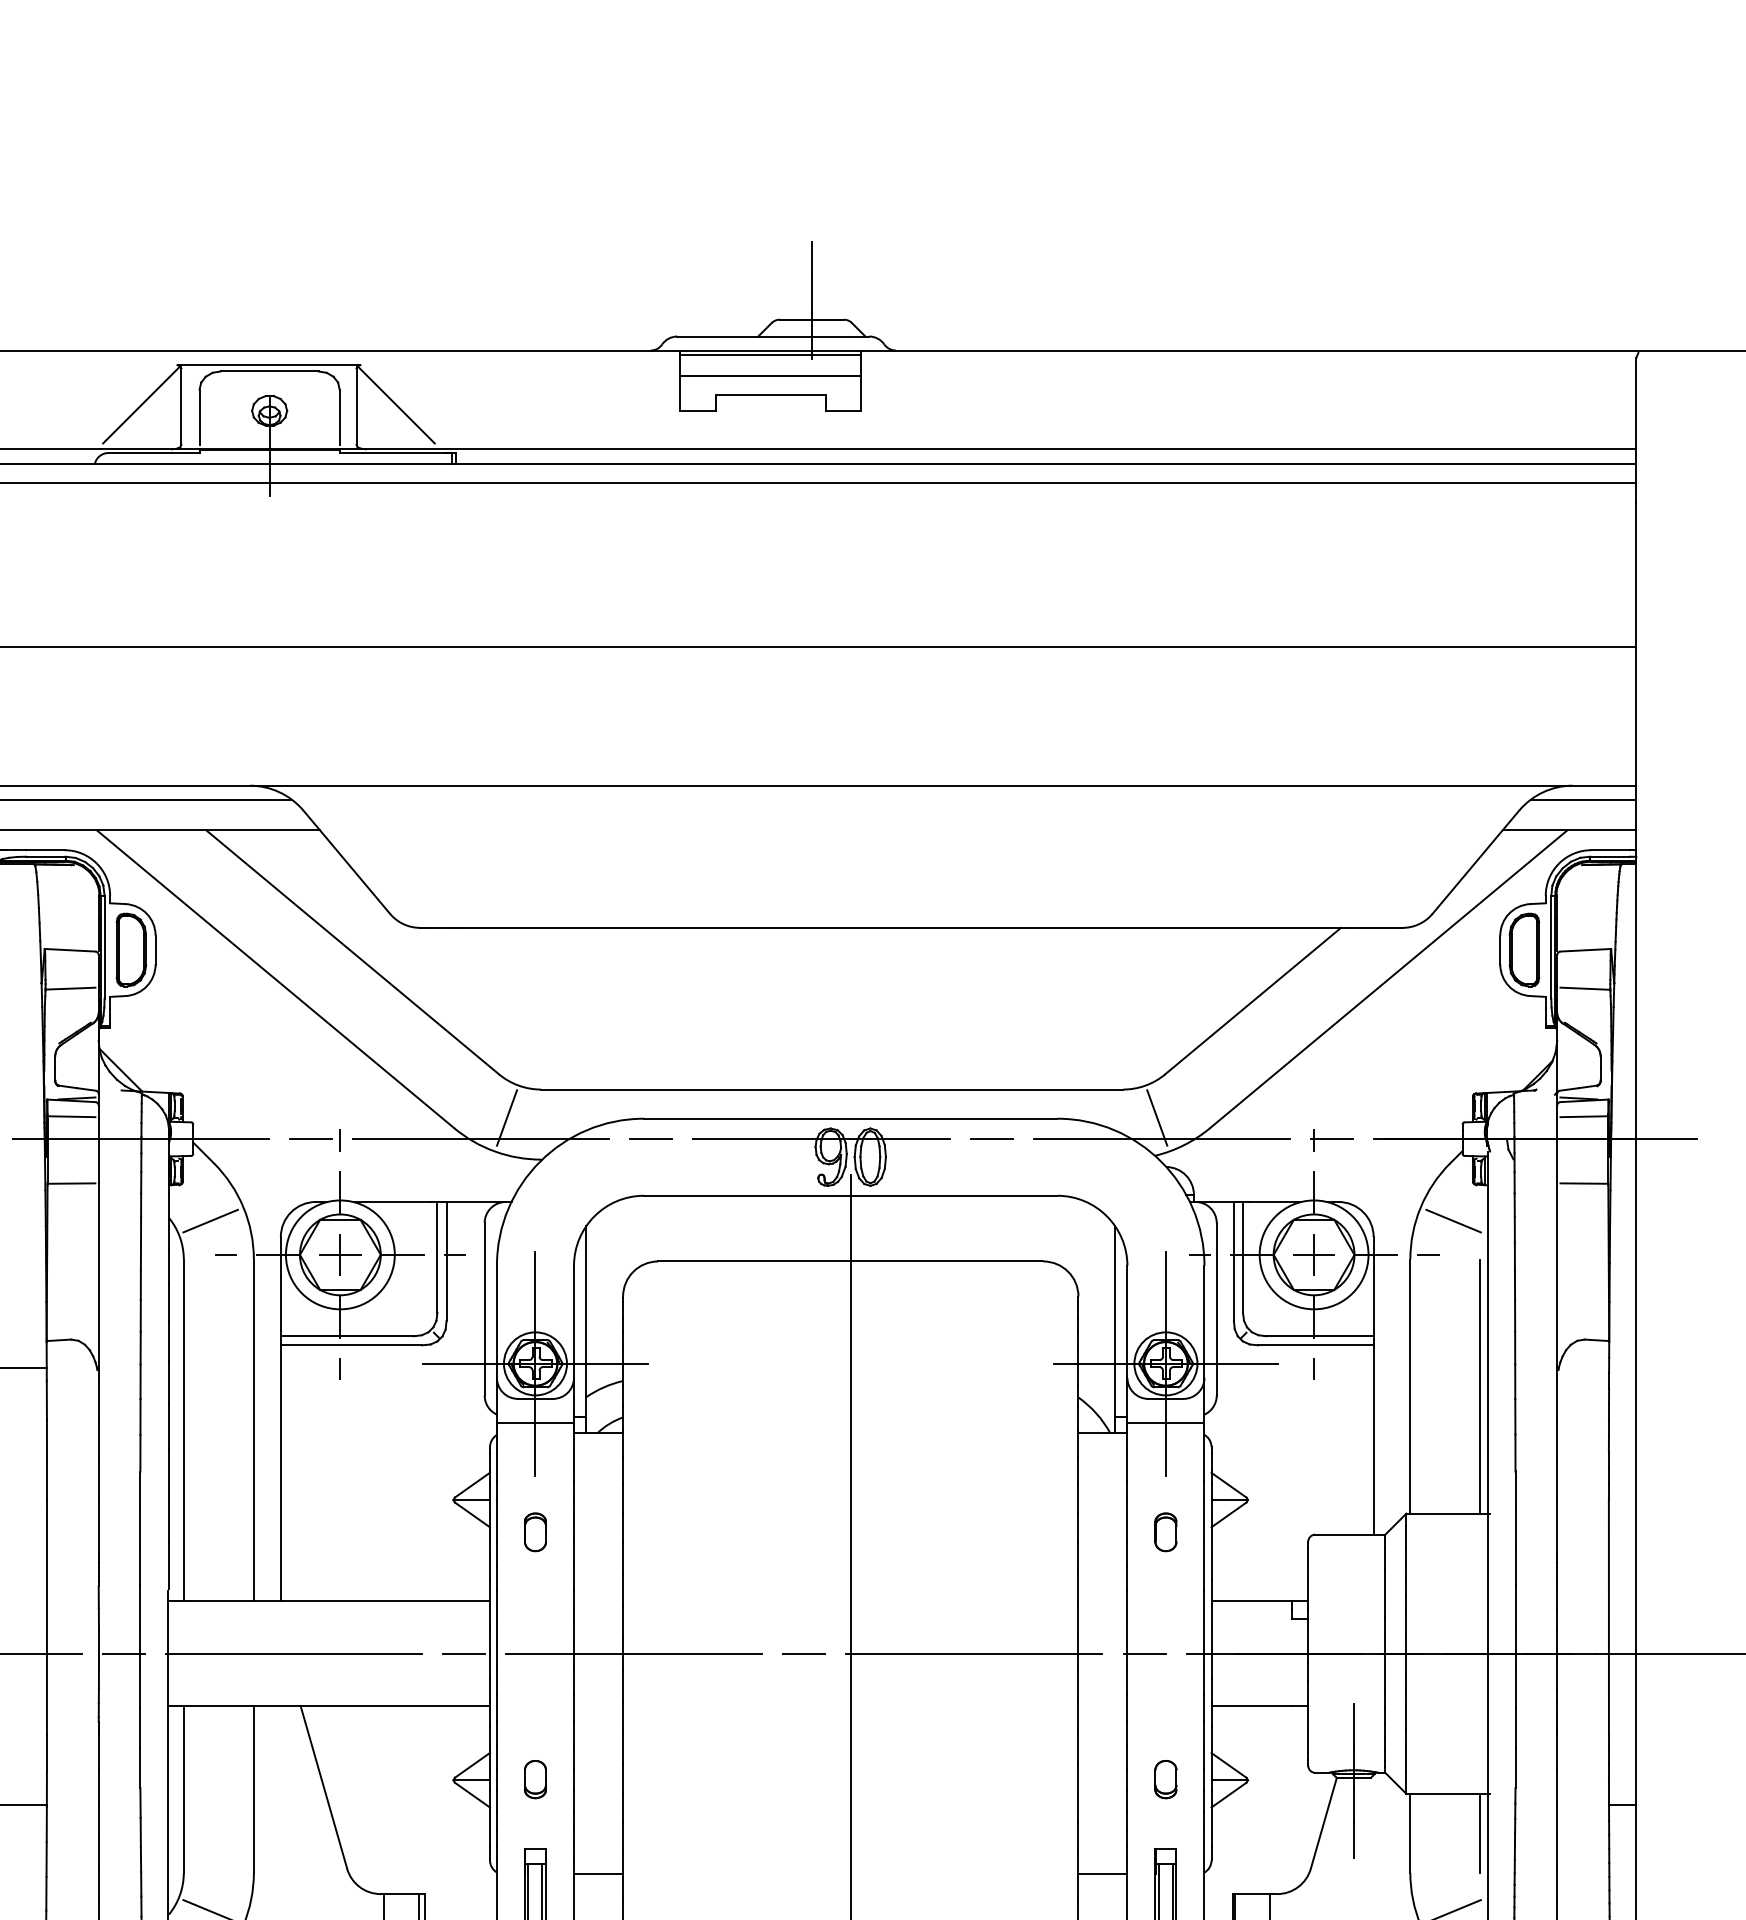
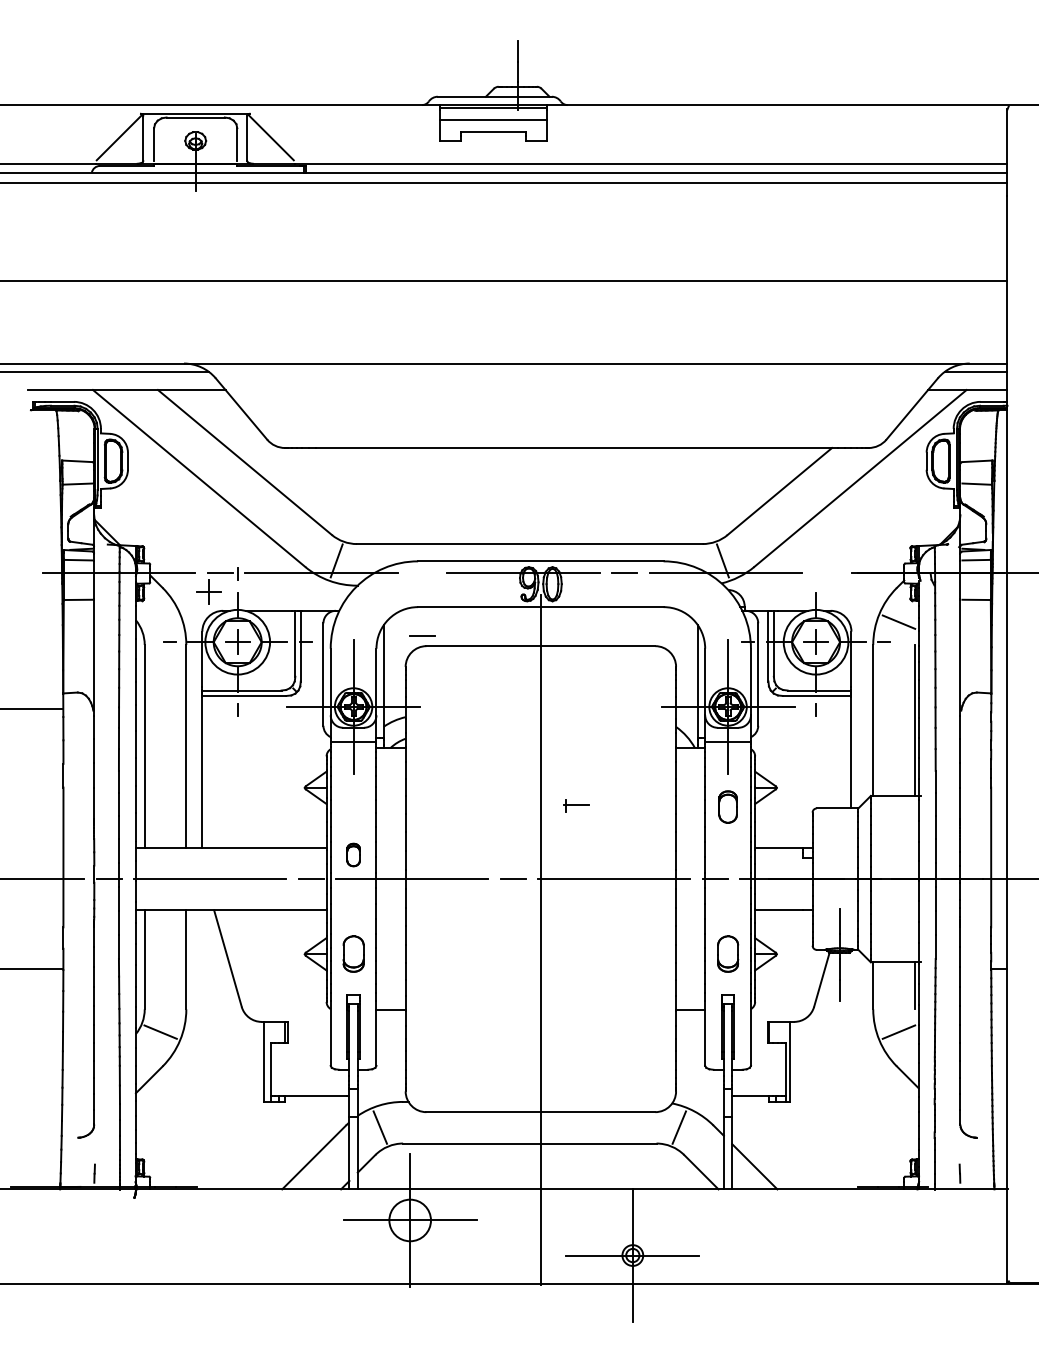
line: (651, 1137) -> (422, 635), moved
part: (1331, 1139) -> (576, 805), moved
part: (291, 1169) -> (208, 591), added
line: (210, 1219) -> (160, 621), removed
part: (535, 1531) -> (353, 854), moved
part: (1164, 1531) -> (727, 806), size x1.4
part: (535, 1778) -> (353, 953), size x1.6
part: (1164, 1778) -> (727, 953), size x1.6

